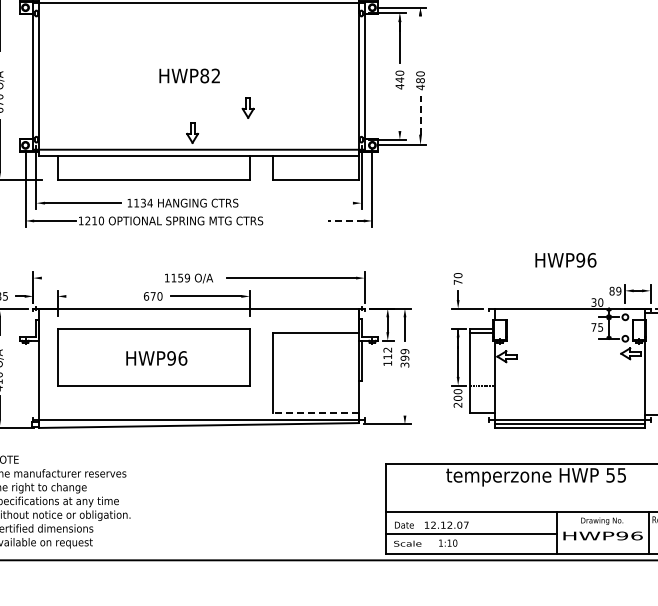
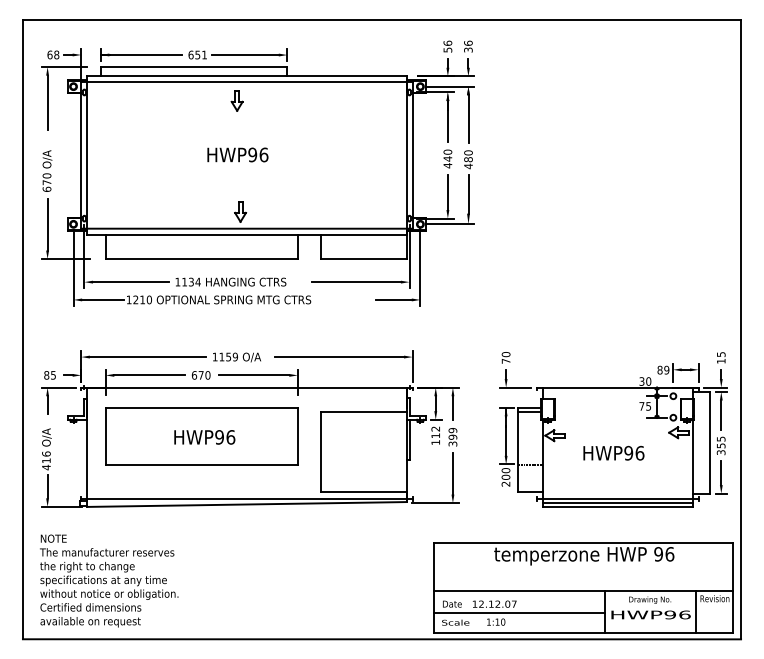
line: (420, 40) -> (468, 119), added
text: (210, 75) -> (258, 154), HWP82 -> HWP96
part: (247, 107) -> (236, 100), moved
line: (399, 113) -> (447, 192), added
line: (420, 115) -> (468, 194), dashed -> solid
line: (308, 203) -> (356, 282), added
line: (345, 220) -> (393, 299), dashed -> solid
text: (565, 259) -> (613, 452), moved
line: (99, 278) -> (147, 357), added
line: (101, 296) -> (149, 375), added
line: (404, 394) -> (452, 473), added
line: (316, 413) -> (364, 492), dashed -> solid
text: (616, 475) -> (664, 554), 55 -> 96

